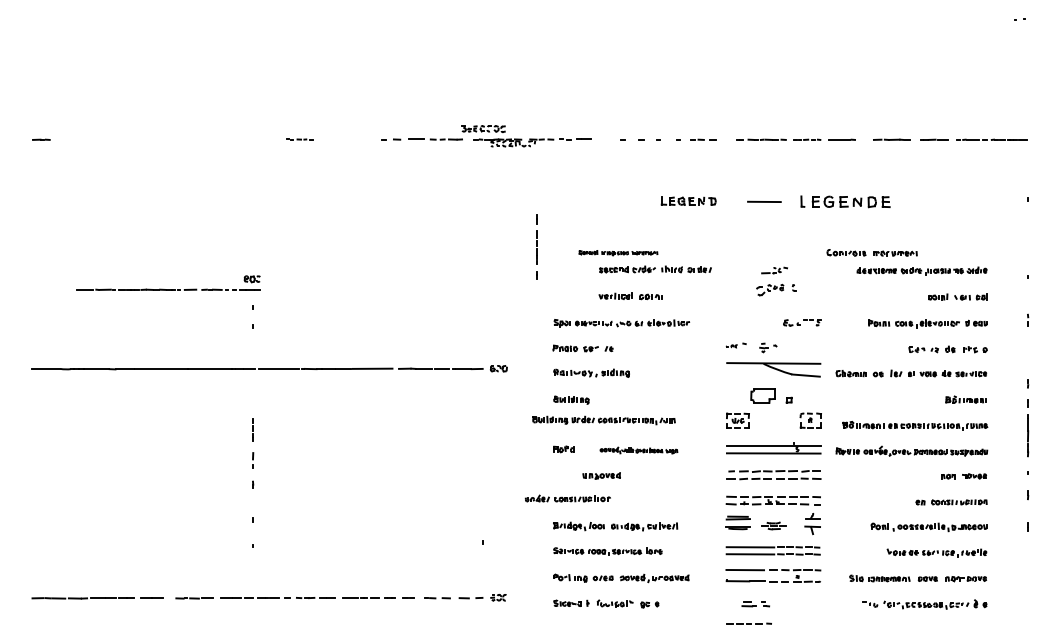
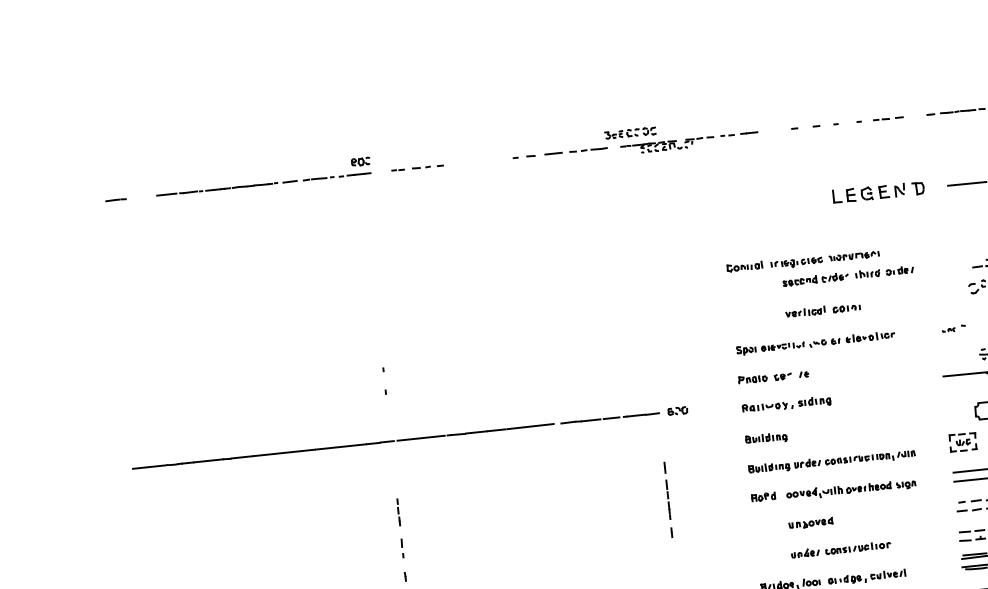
part: (299, 139) -> (417, 168), size x1.67
part: (688, 201) -> (878, 192), size x1.43
line: (536, 246) -> (667, 499), moved
part: (618, 252) -> (803, 260), size x1.67
part: (168, 289) -> (264, 184), moved
part: (735, 345) -> (952, 328), moved
part: (603, 420) -> (831, 461), moved
part: (638, 450) -> (850, 489), size x1.43
part: (567, 498) -> (840, 549), moved

